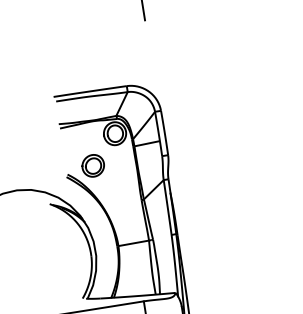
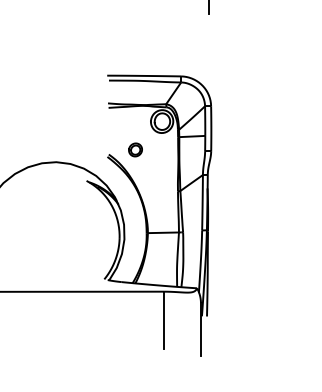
part: (93, 165) -> (135, 149), size x0.6

